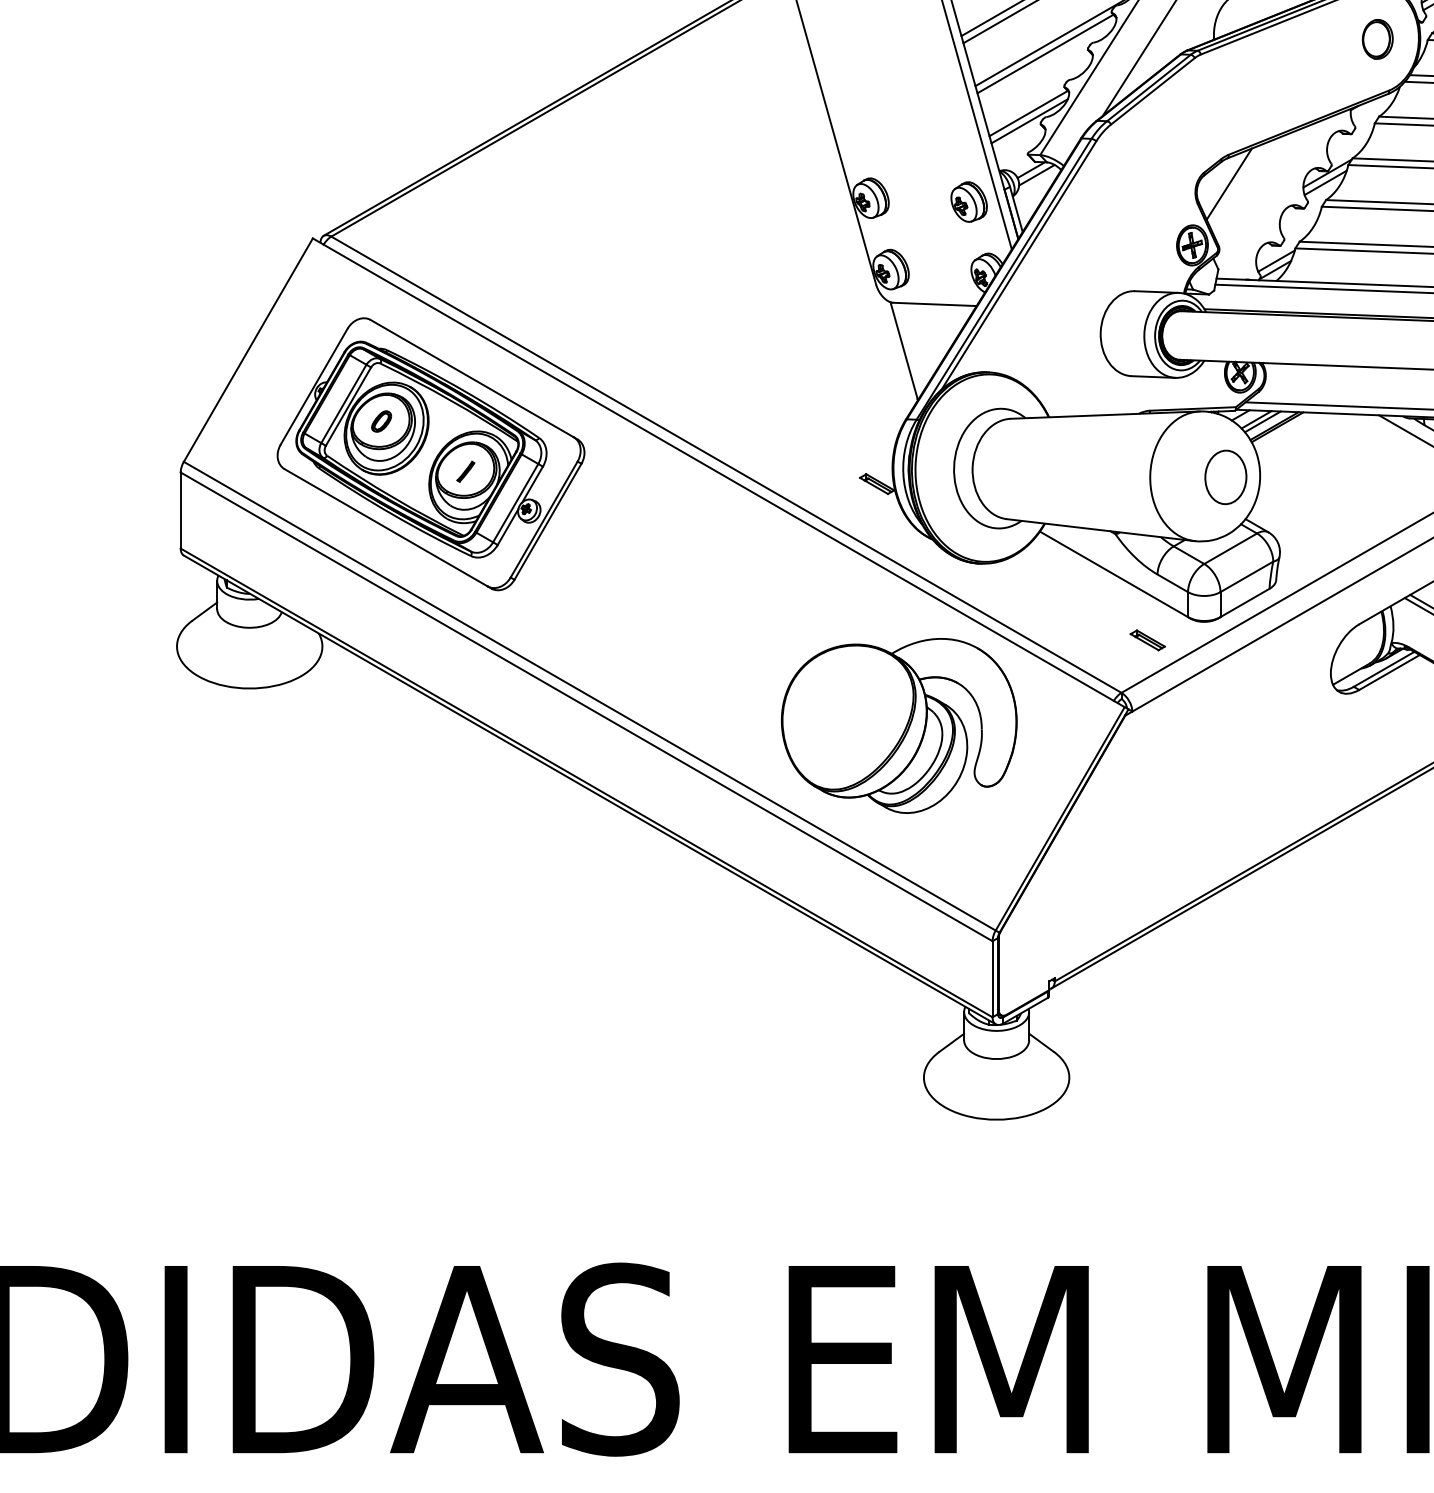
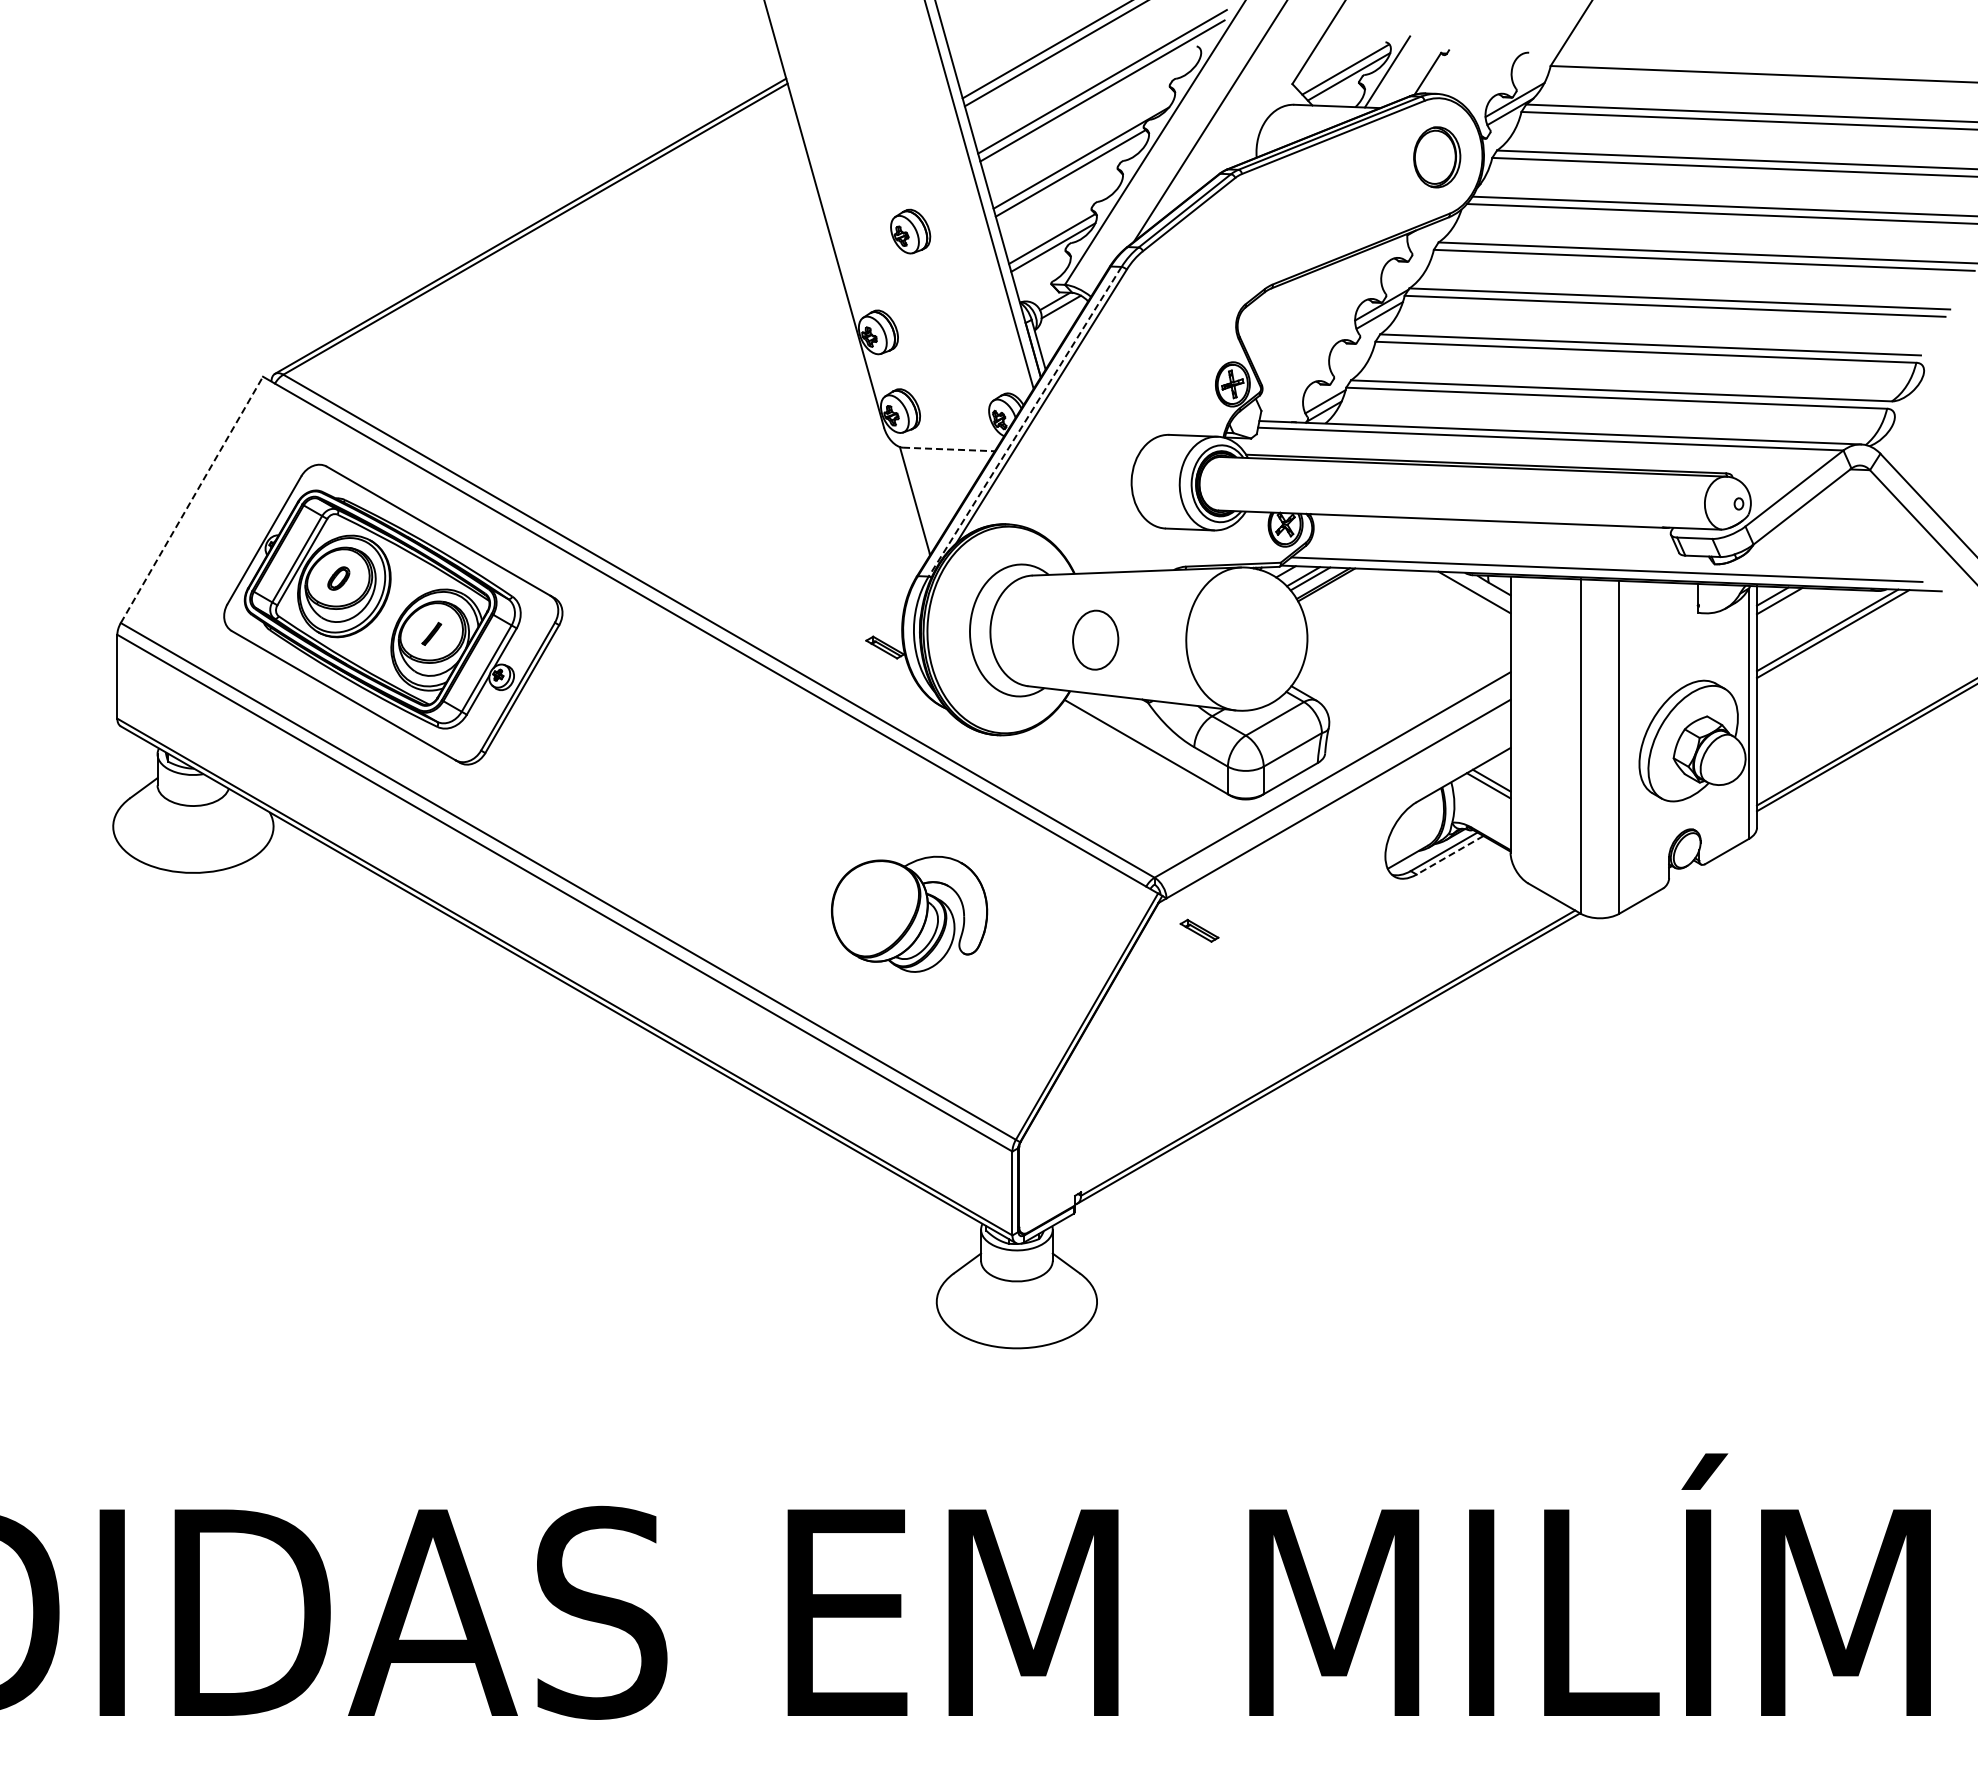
part: (1377, 38) -> (1436, 156), size x1.4
line: (1229, 183) -> (1273, 316), removed
part: (969, 201) -> (910, 231), moved
line: (1003, 279) -> (1024, 422), solid -> dashed
line: (934, 304) -> (948, 449), solid -> dashed
line: (248, 349) -> (192, 499), solid -> dashed
part: (1225, 476) -> (1095, 639), moved
part: (1147, 640) -> (1199, 930), moved
line: (1389, 672) -> (1450, 855), solid -> dashed
part: (899, 726) -> (909, 914), size x0.6

